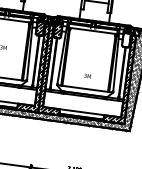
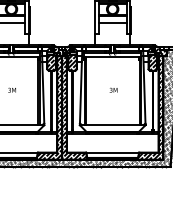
hatch: (126, 39) -> (152, 62), added
text: (87, 75) -> (113, 89), moved

